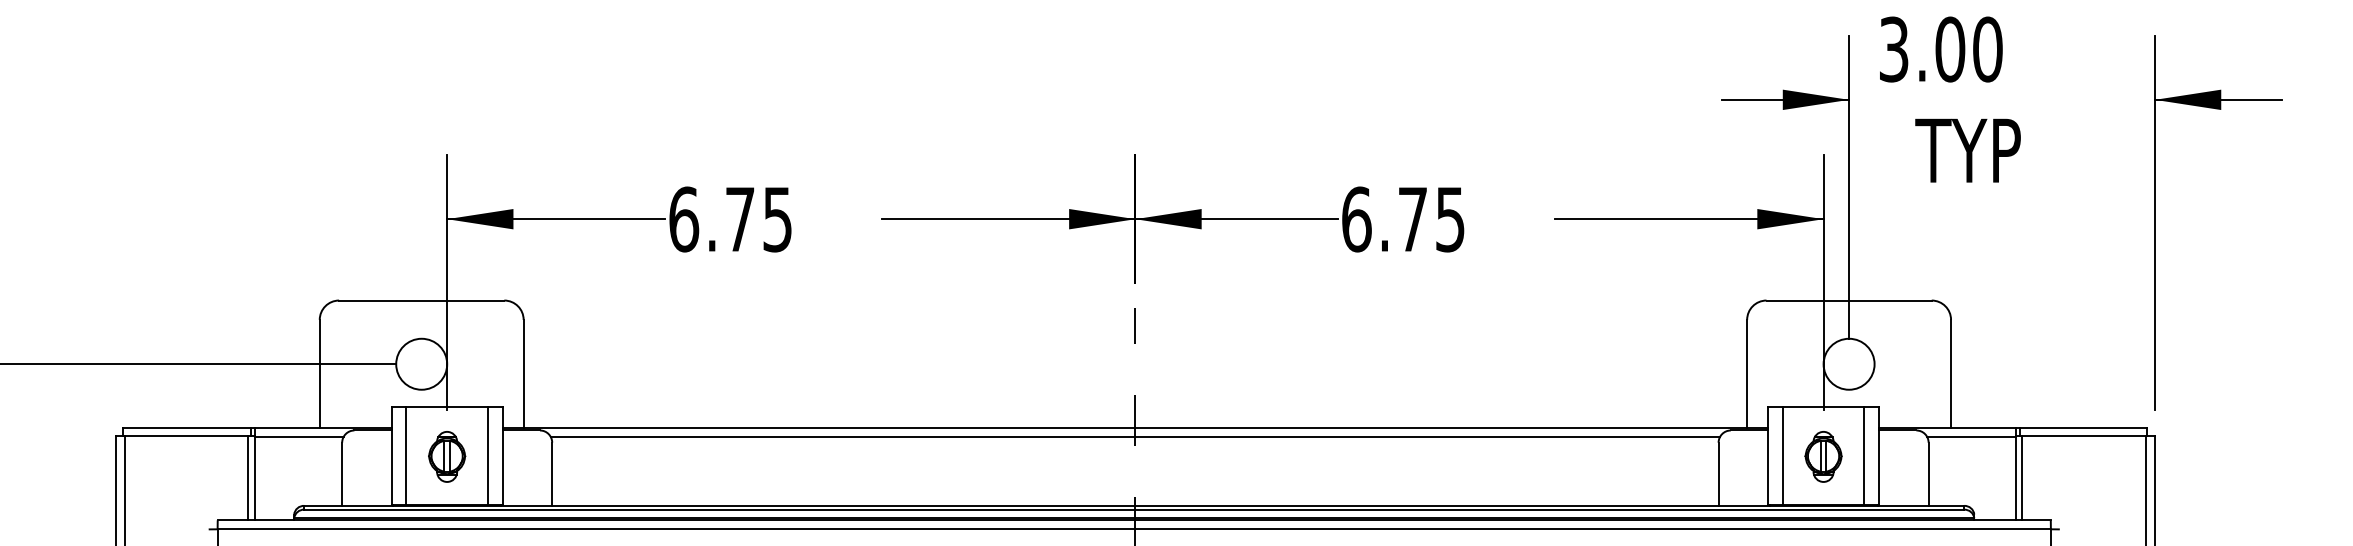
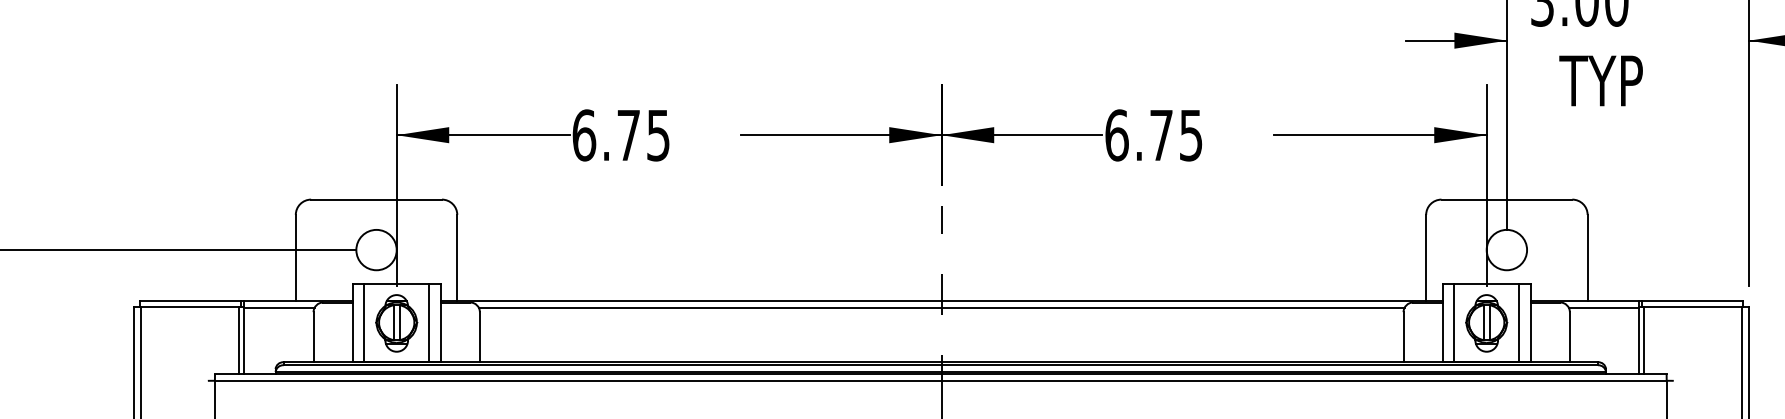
part: (446, 456) -> (396, 323), size x1.43
part: (1823, 456) -> (1486, 323), size x1.43

